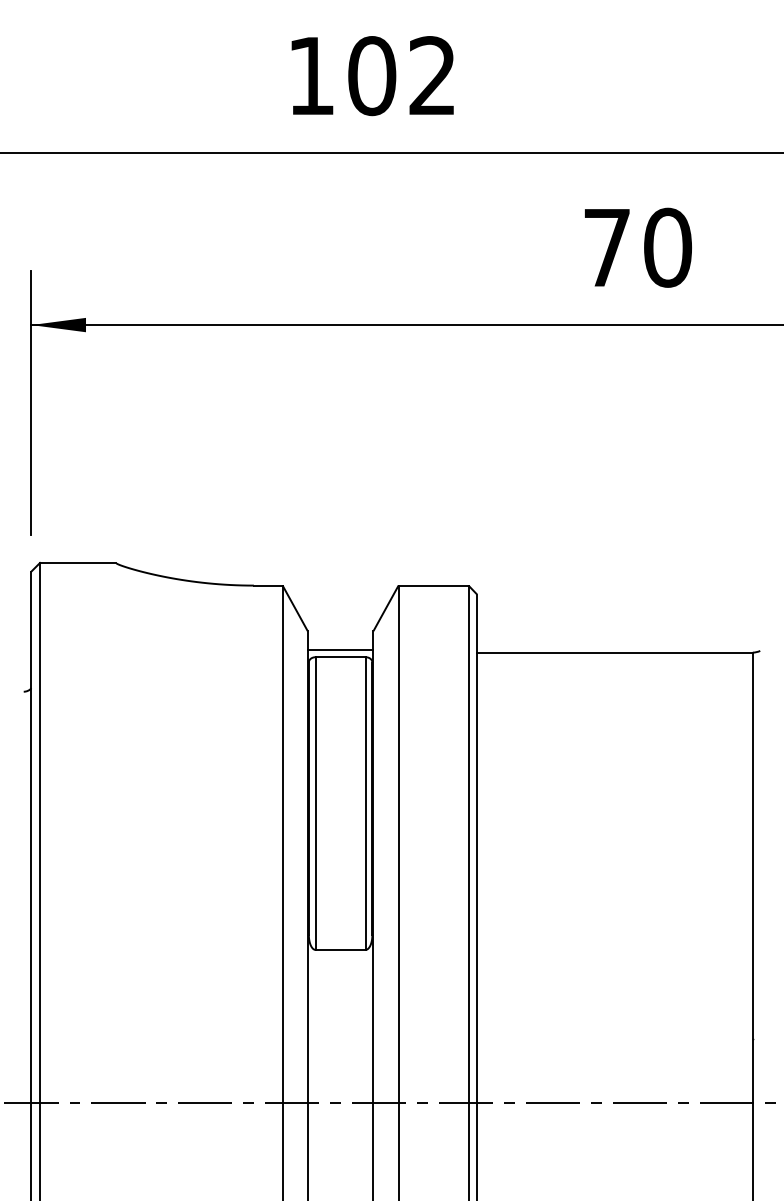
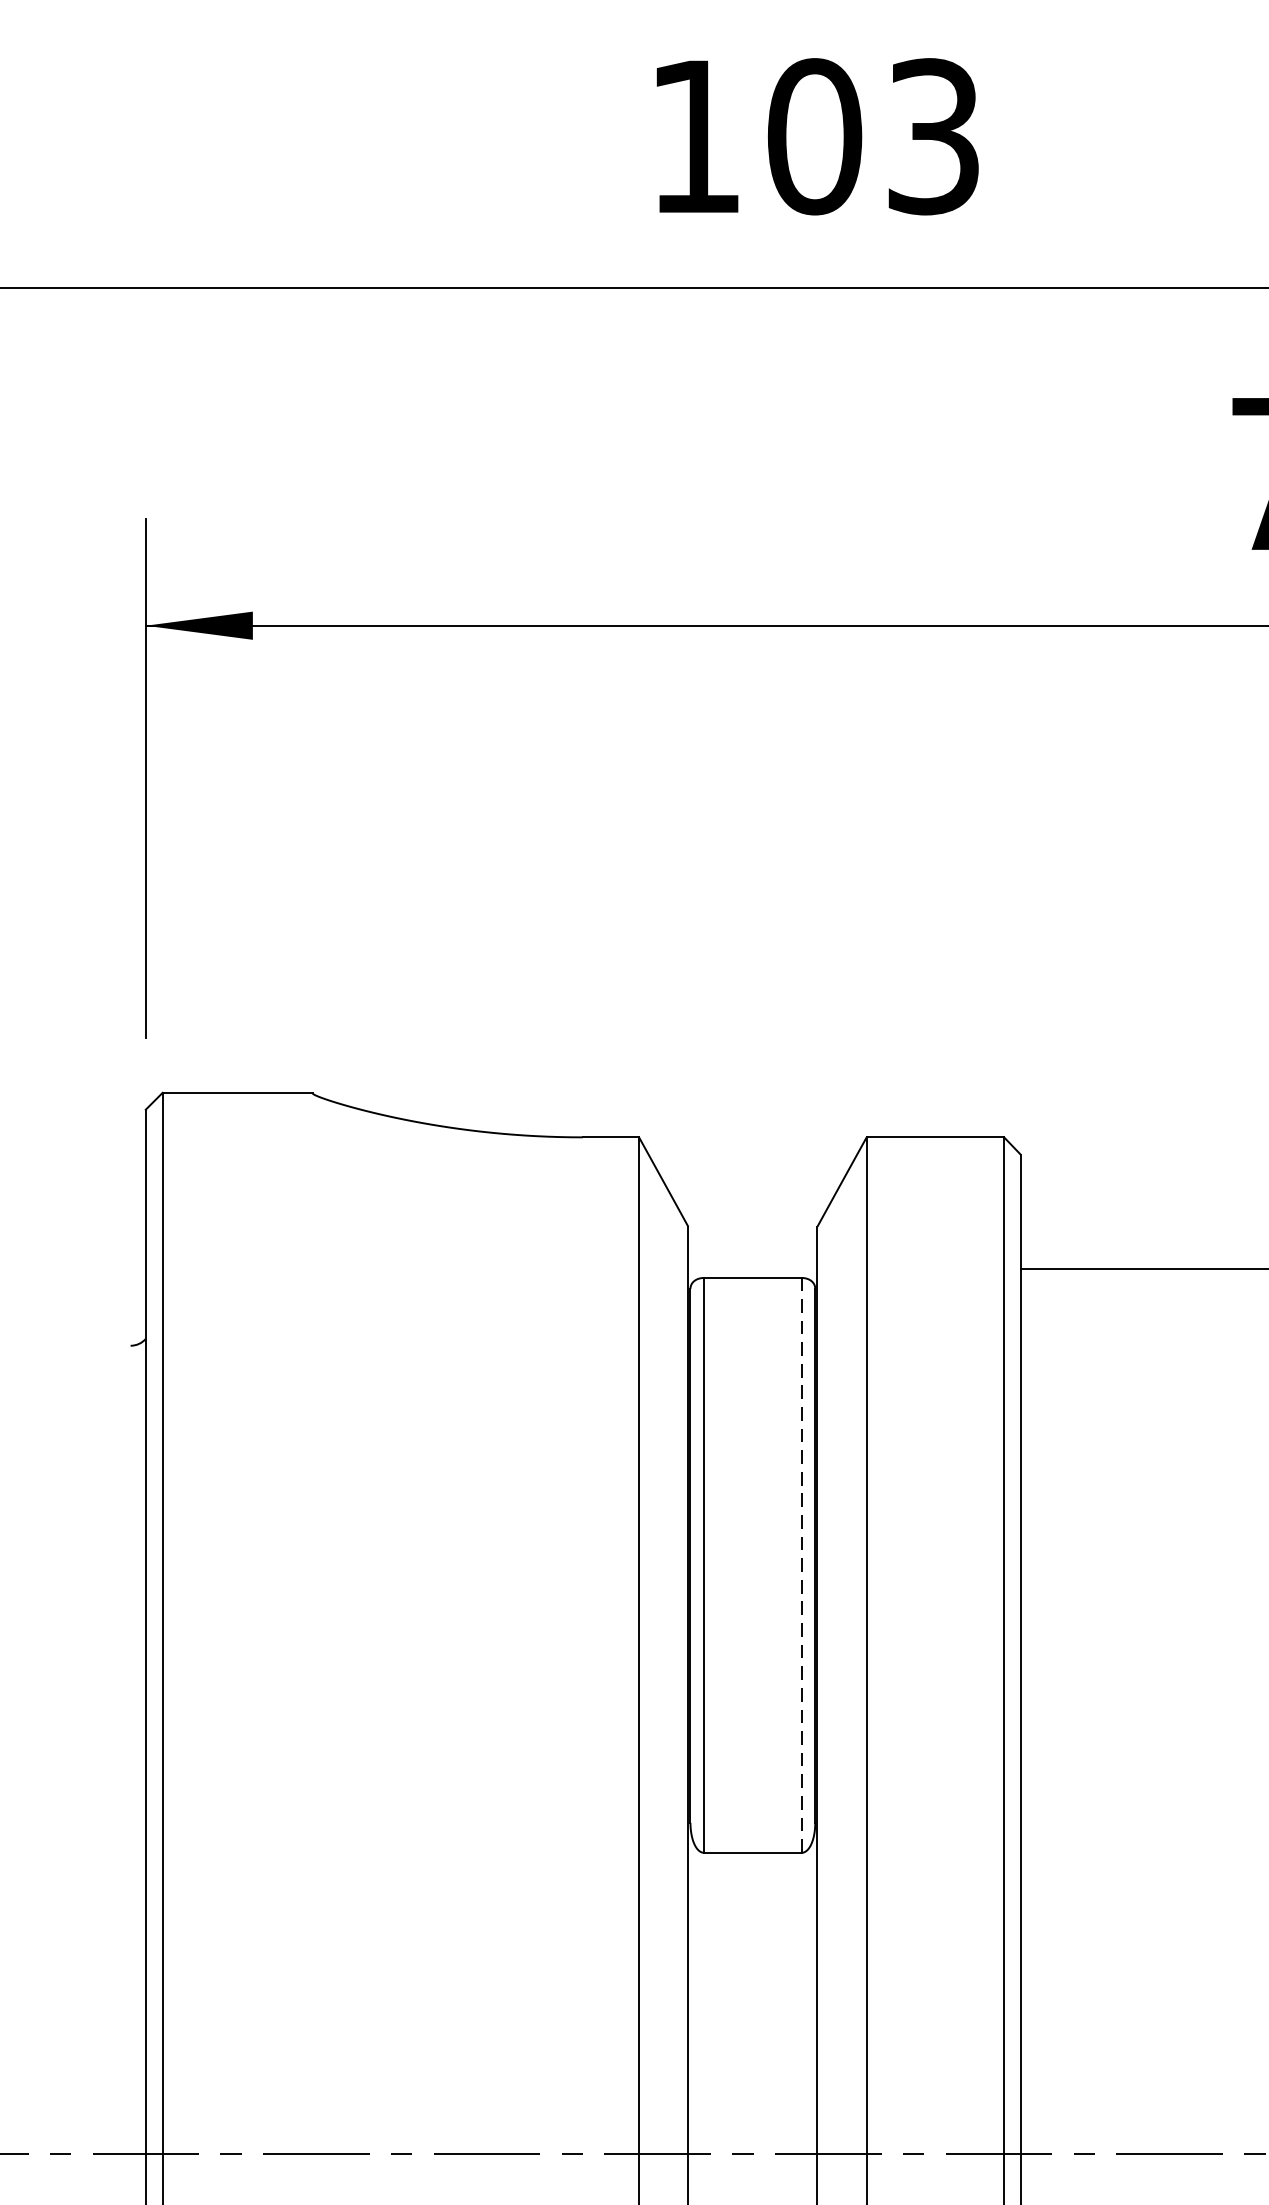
text: (432, 76) -> (933, 137), 102 -> 103
line: (340, 650) -> (752, 1264), removed
line: (365, 803) -> (801, 1565), solid -> dashed

